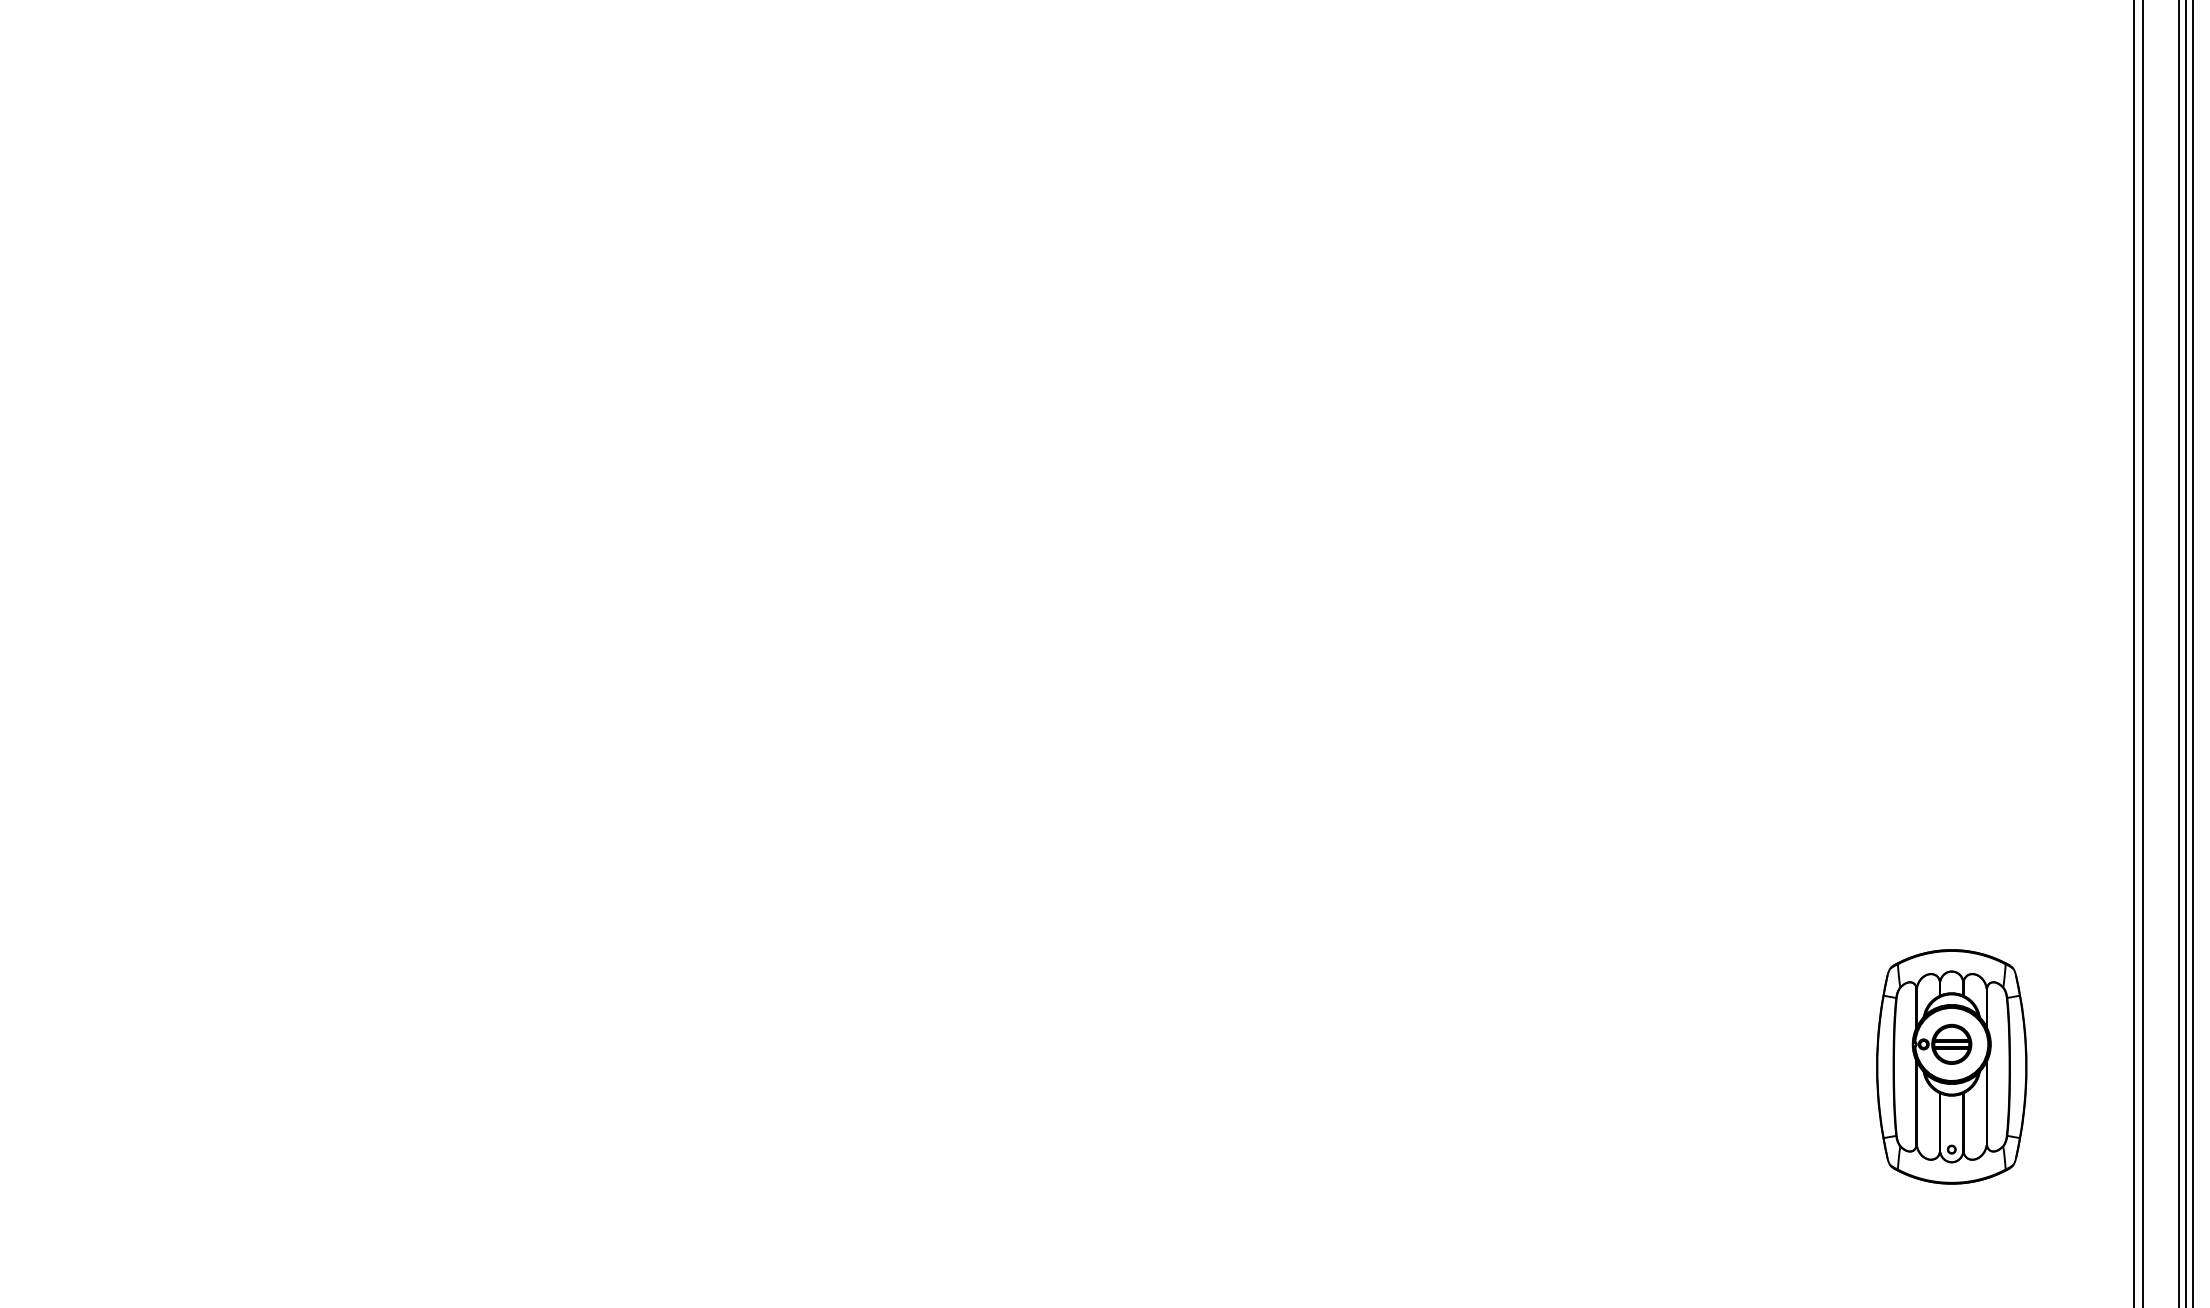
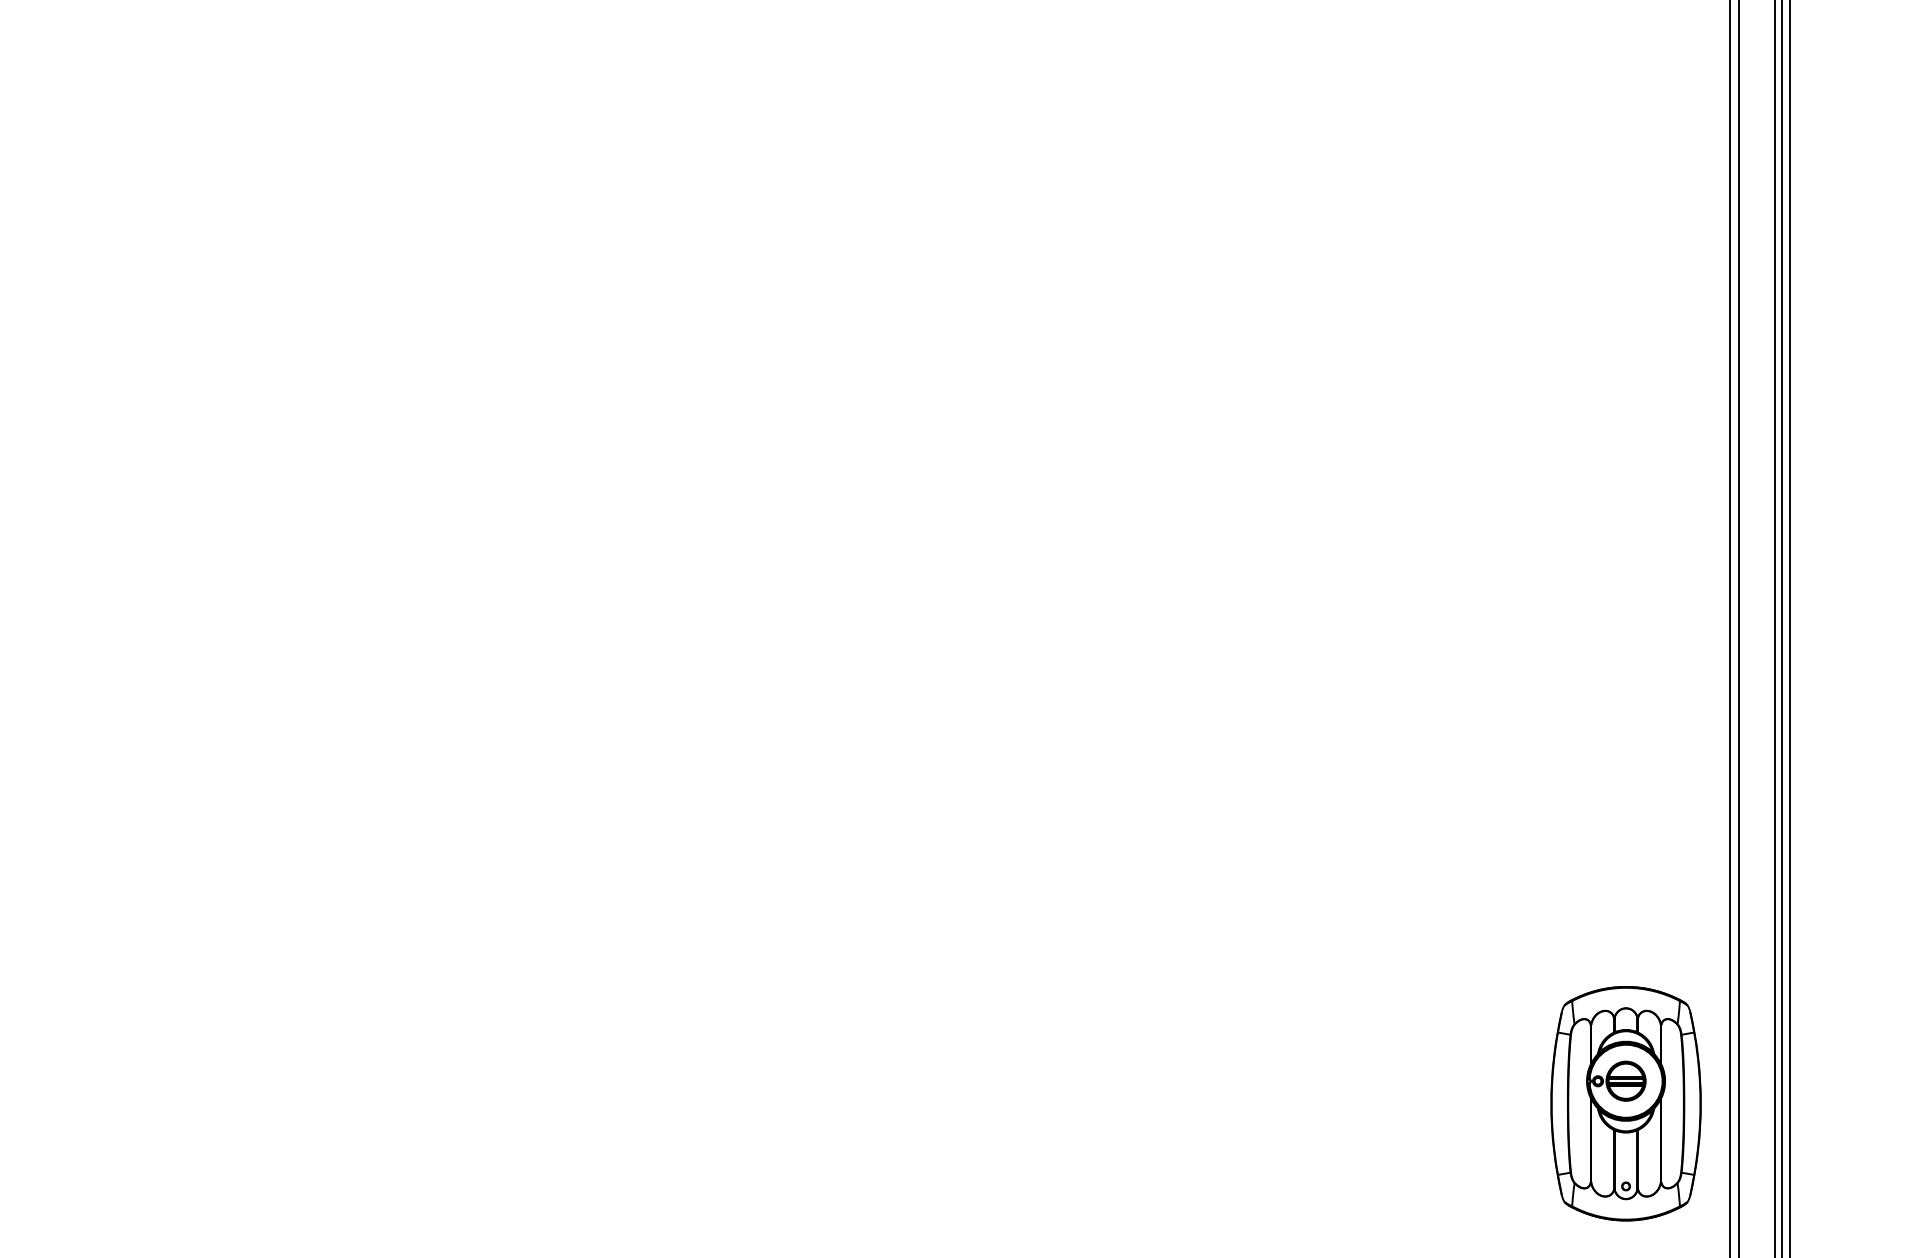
part: (1951, 1066) -> (1625, 1103), moved

